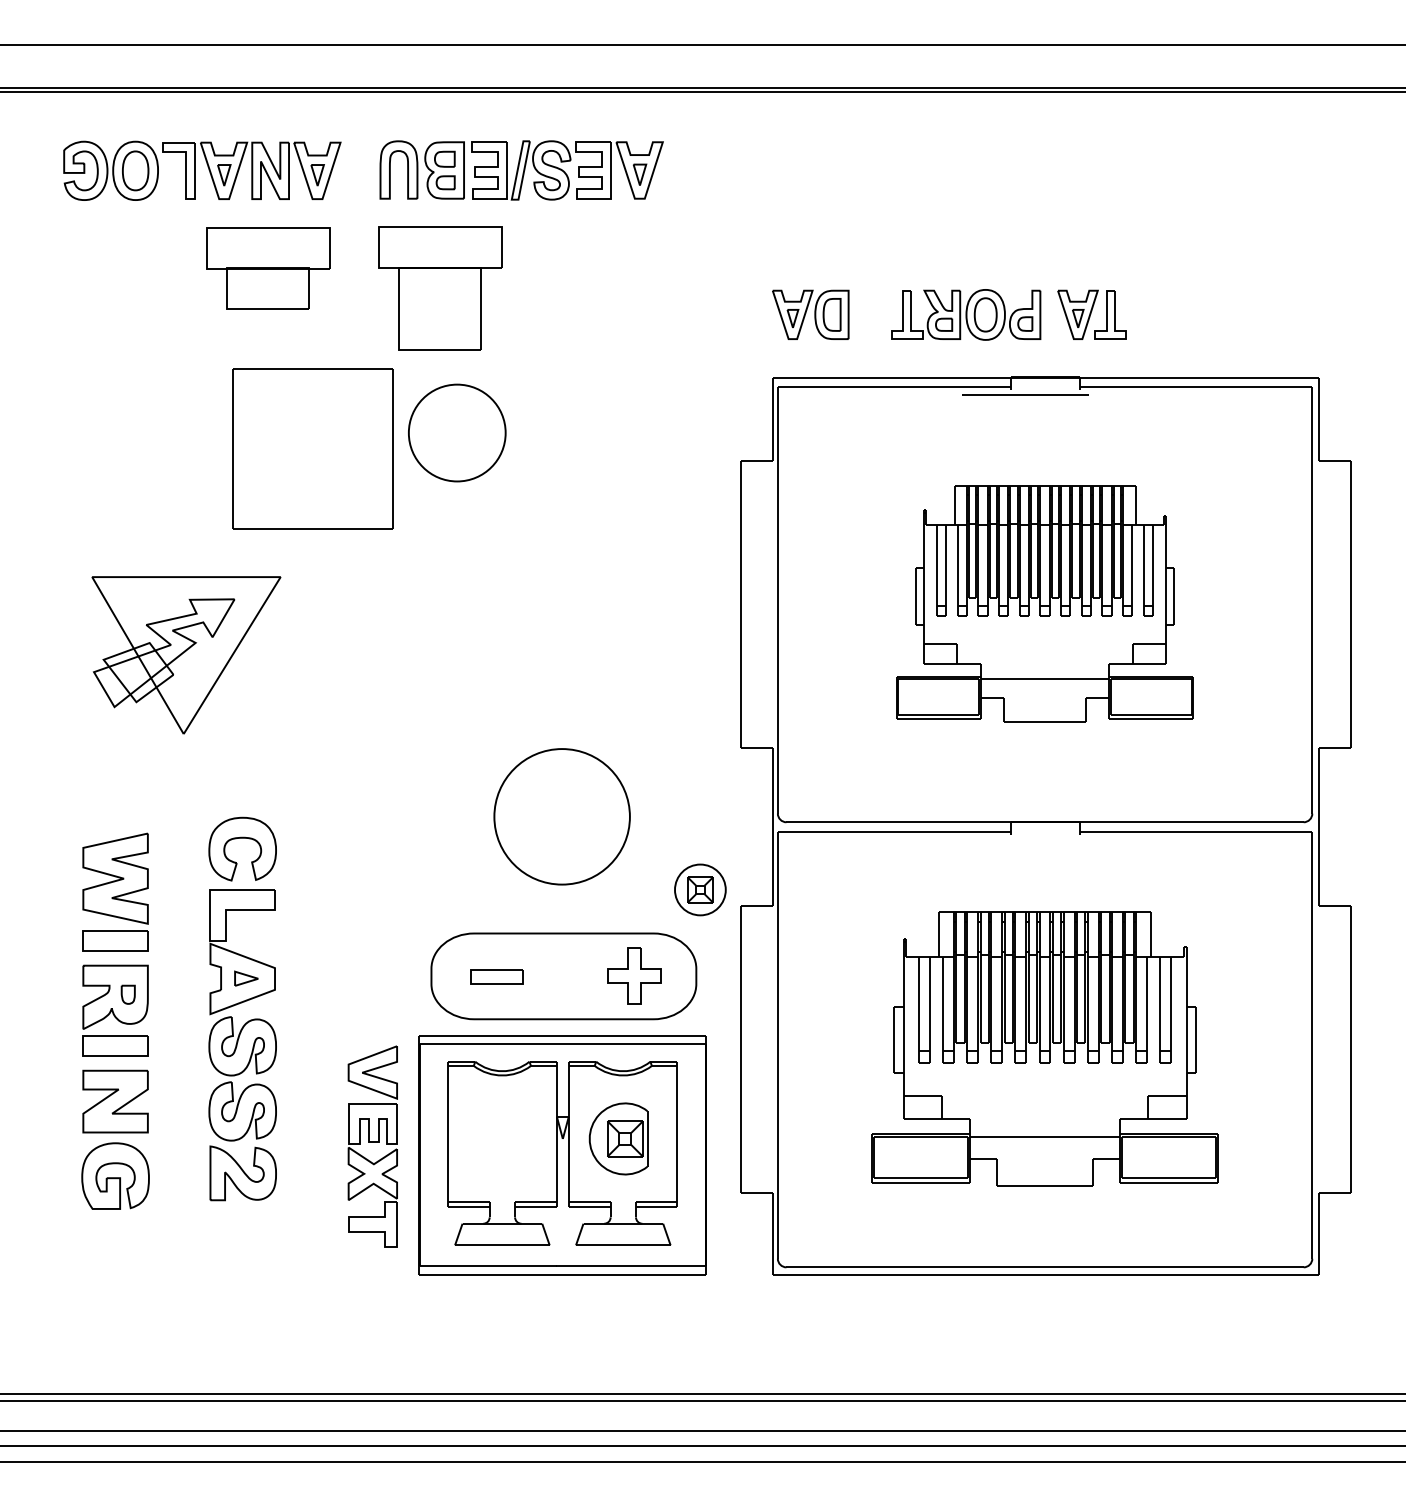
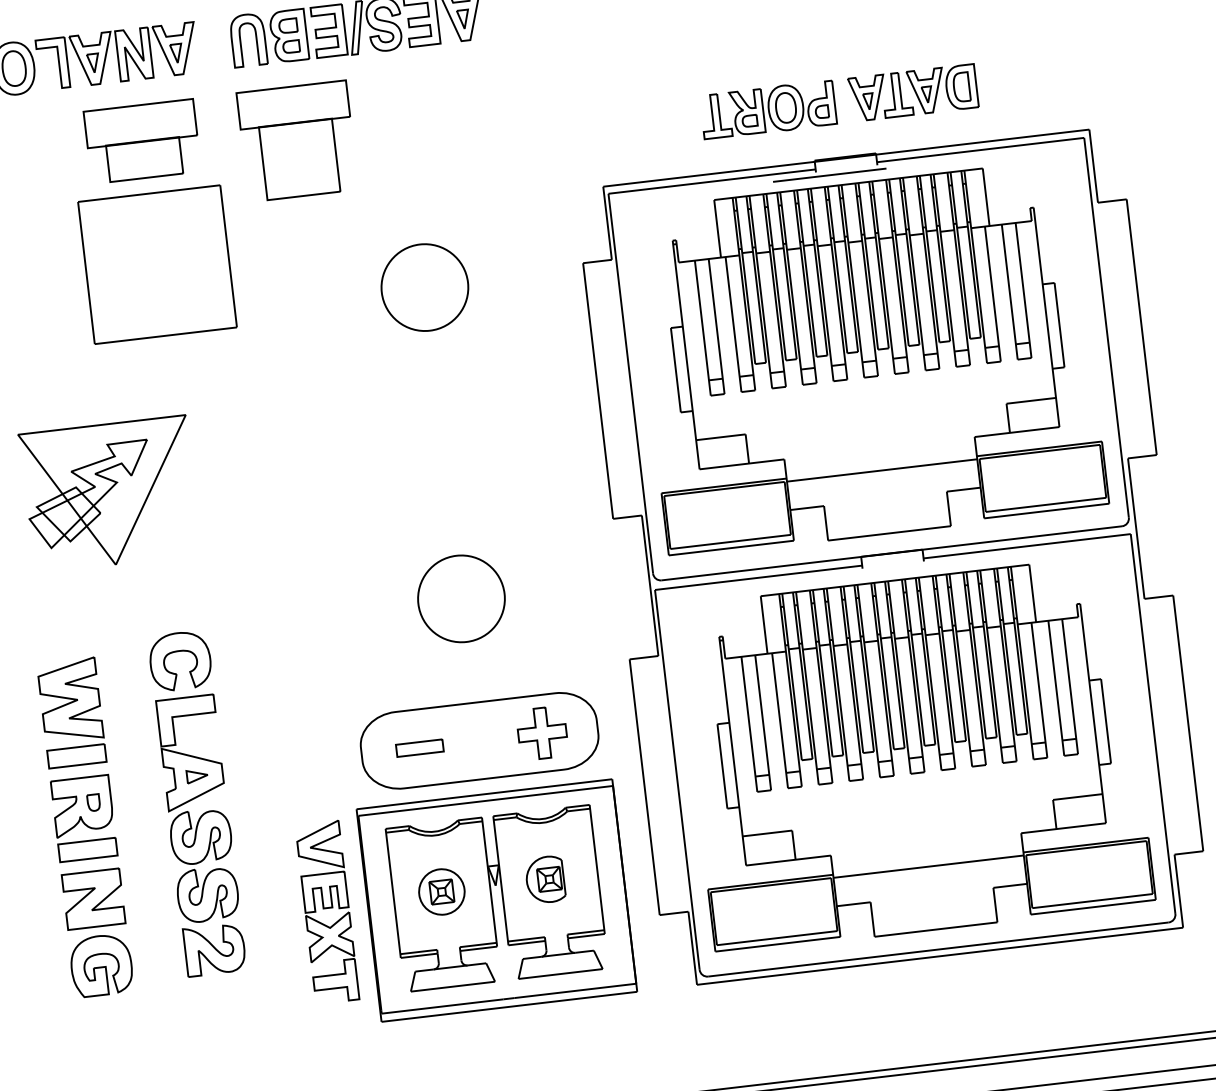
part: (810, 314) -> (942, 89), moved
part: (457, 432) -> (425, 287), moved
part: (312, 448) -> (157, 264), moved
part: (1044, 603) -> (868, 358), size x1.67
part: (562, 816) -> (461, 598), size x0.71
part: (700, 889) -> (441, 891), moved
part: (1044, 1048) -> (915, 754), size x1.43
part: (618, 1138) -> (545, 879), size x0.71

